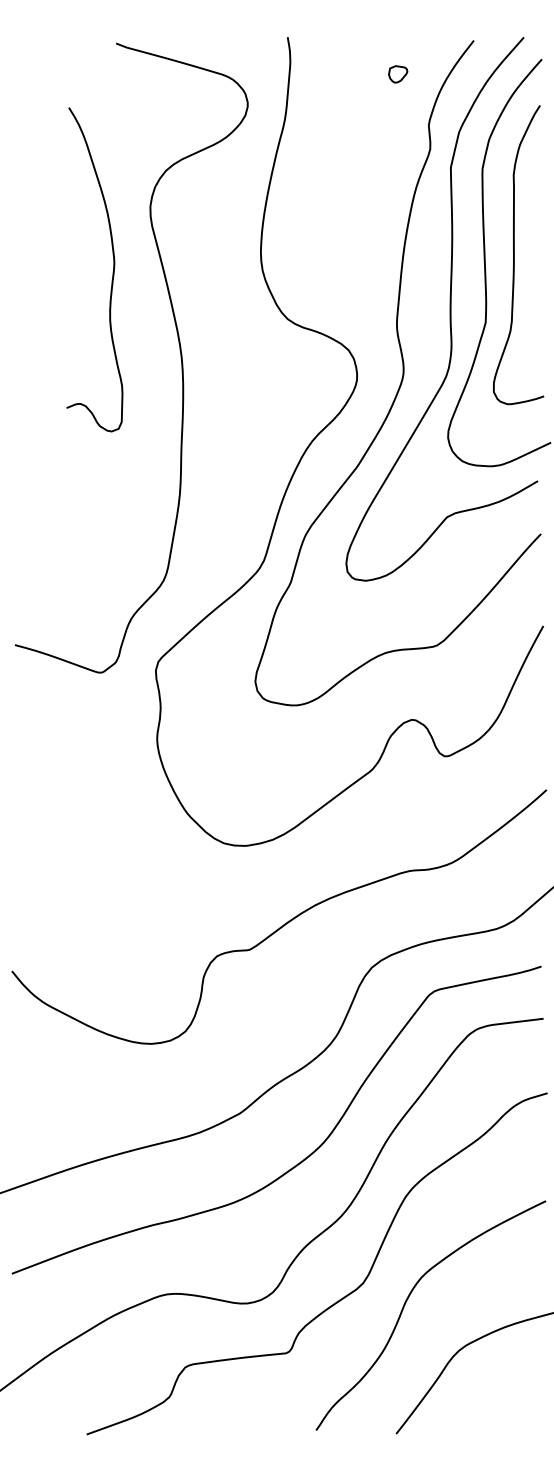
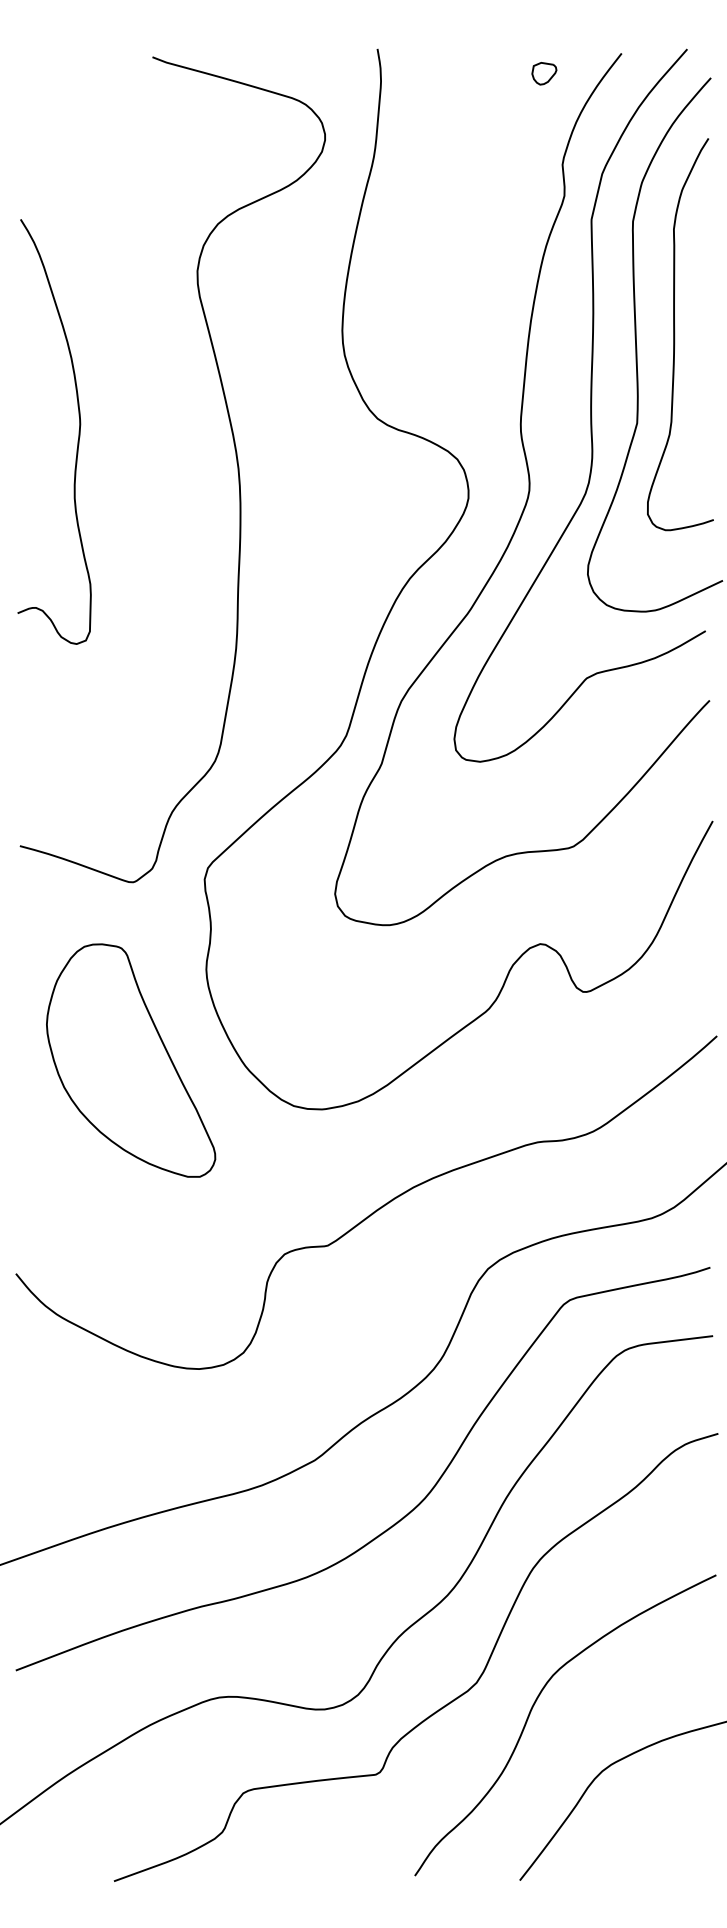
part: (398, 74) -> (544, 73), moved
curve: (113, 269) -> (78, 431), moved
part: (100, 808) -> (131, 1060), added

